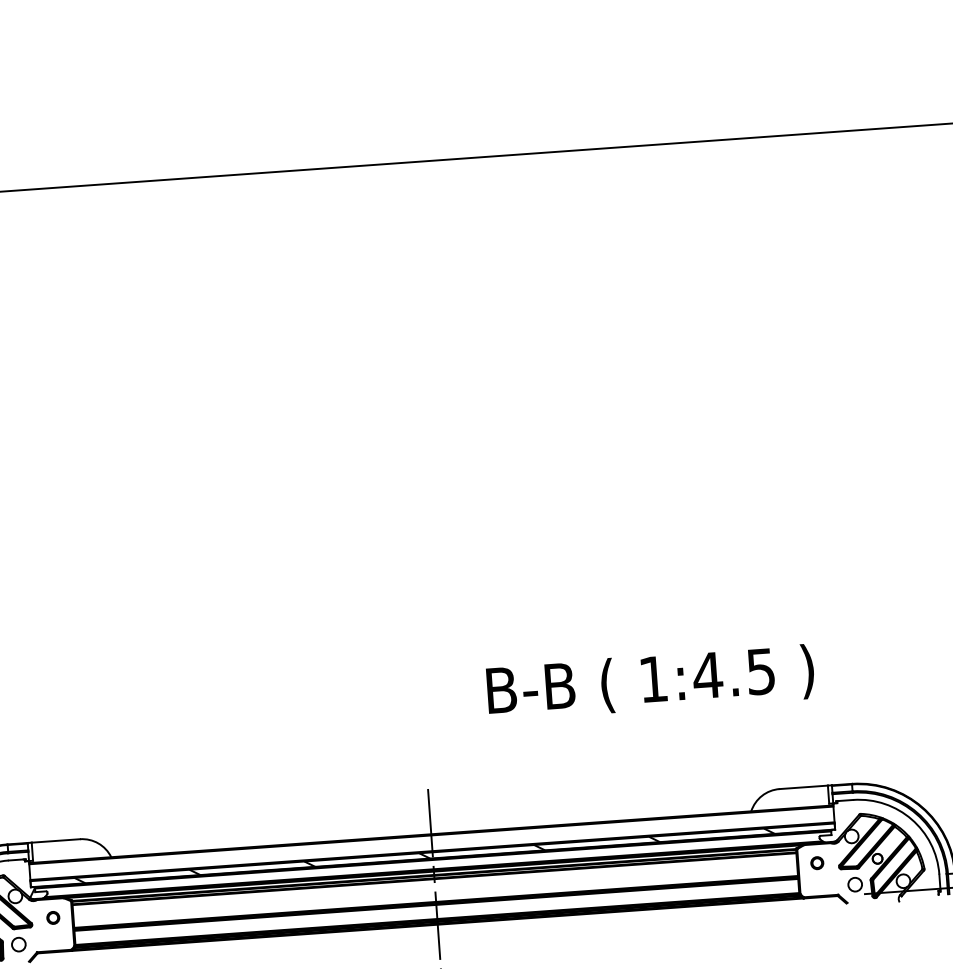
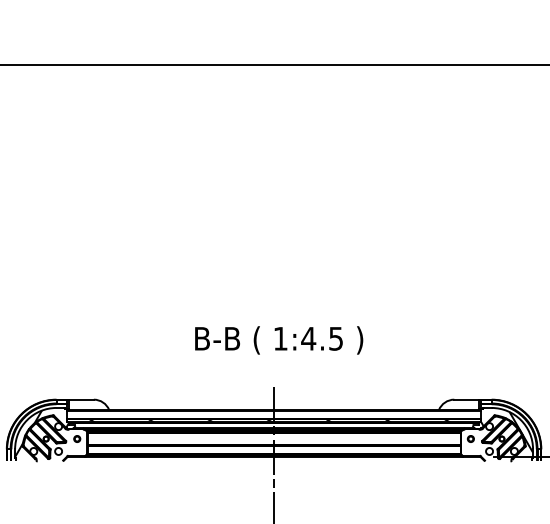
text: (651, 682) -> (279, 340), moved
hatch: (887, 845) -> (507, 432), added

